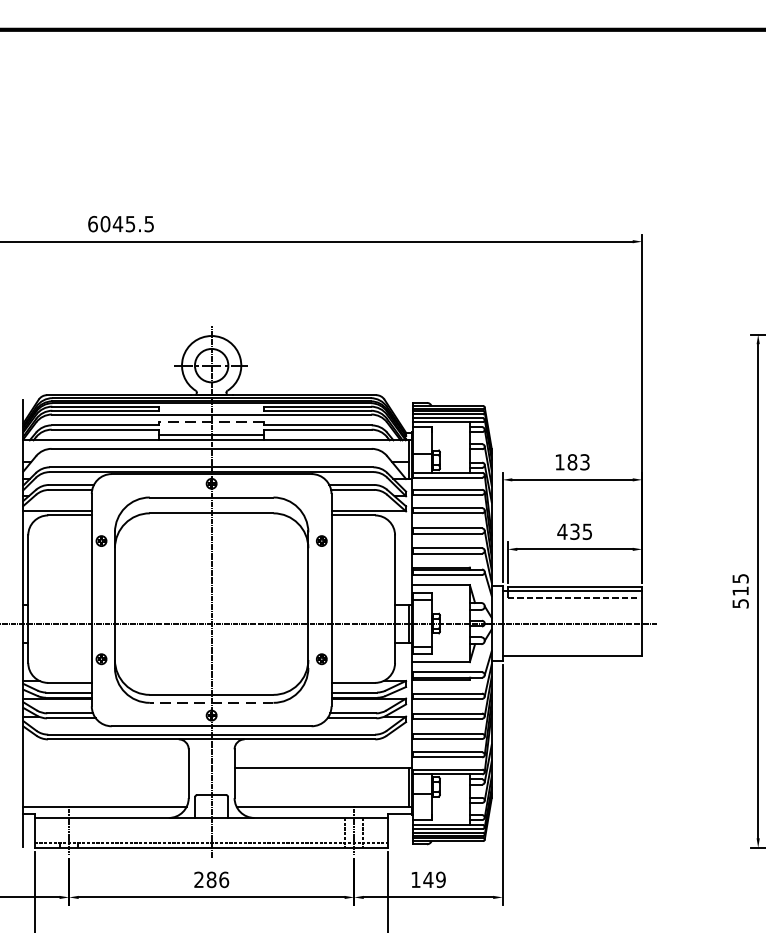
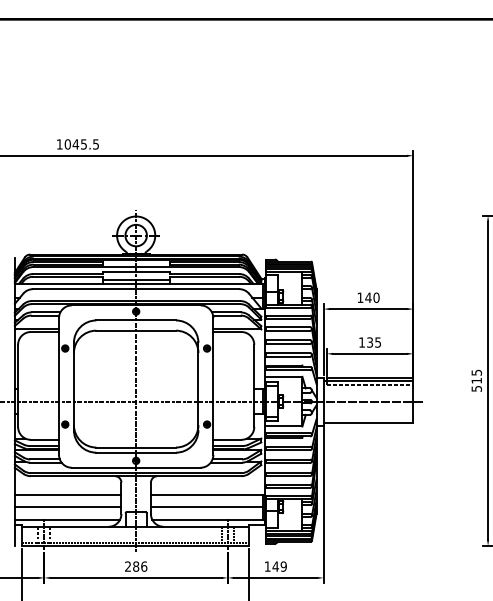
text: (92, 224) -> (59, 144), 6045.5 -> 1045.5
line: (212, 423) -> (136, 272), dashed -> solid
text: (578, 461) -> (372, 297), 183 -> 140
text: (561, 531) -> (361, 342), 435 -> 135
line: (212, 702) -> (136, 452), dashed -> solid
line: (104, 767) -> (67, 494), added
line: (104, 786) -> (67, 506), added
line: (320, 786) -> (206, 506), added

